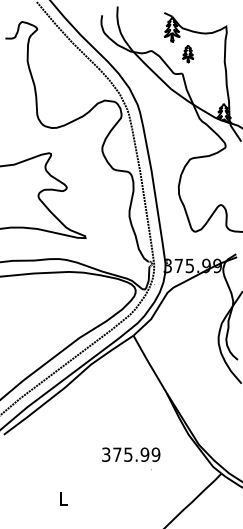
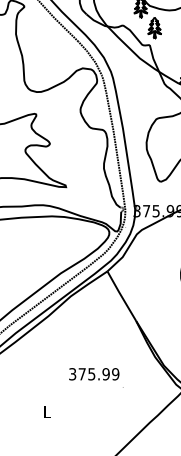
part: (187, 53) -> (154, 27), size x1.43
text: (131, 454) -> (94, 374), moved

